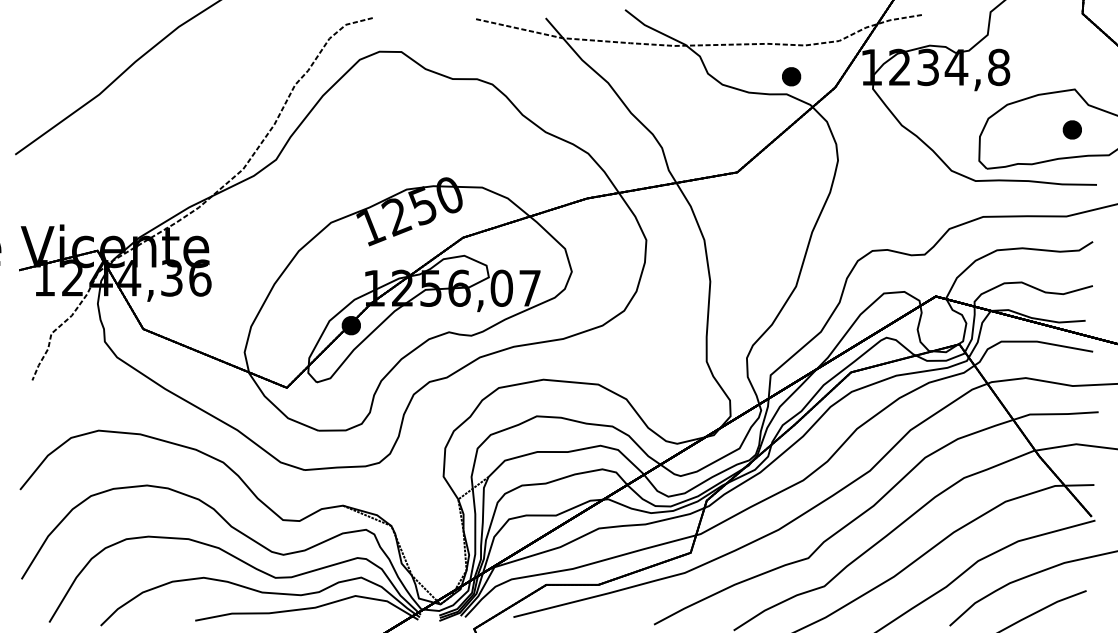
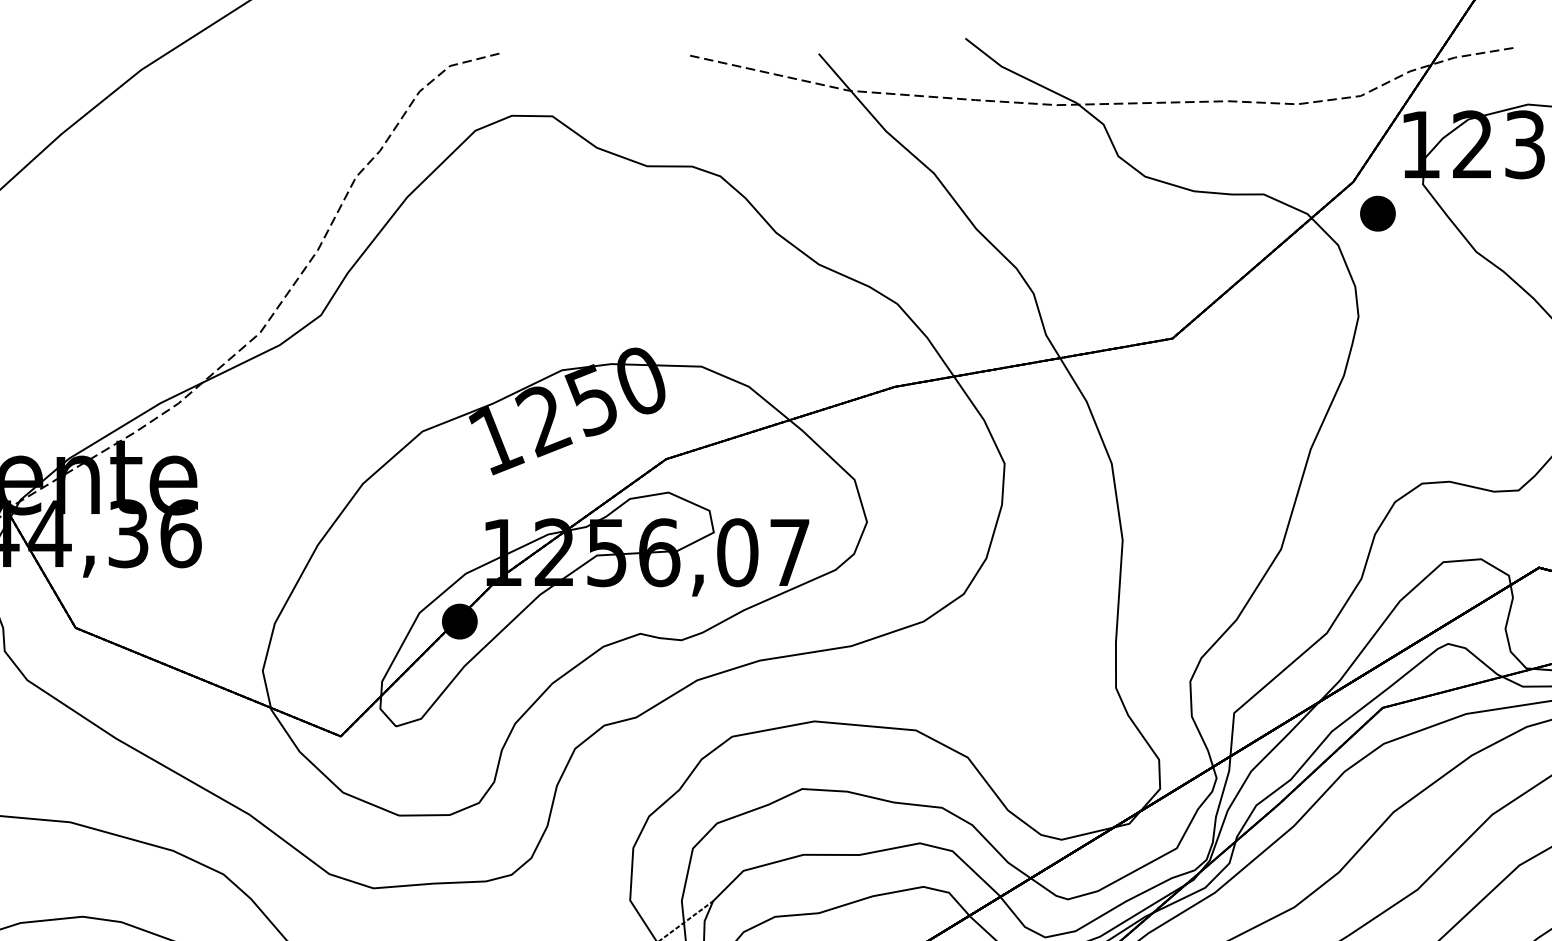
part: (791, 76) -> (1377, 213), moved

